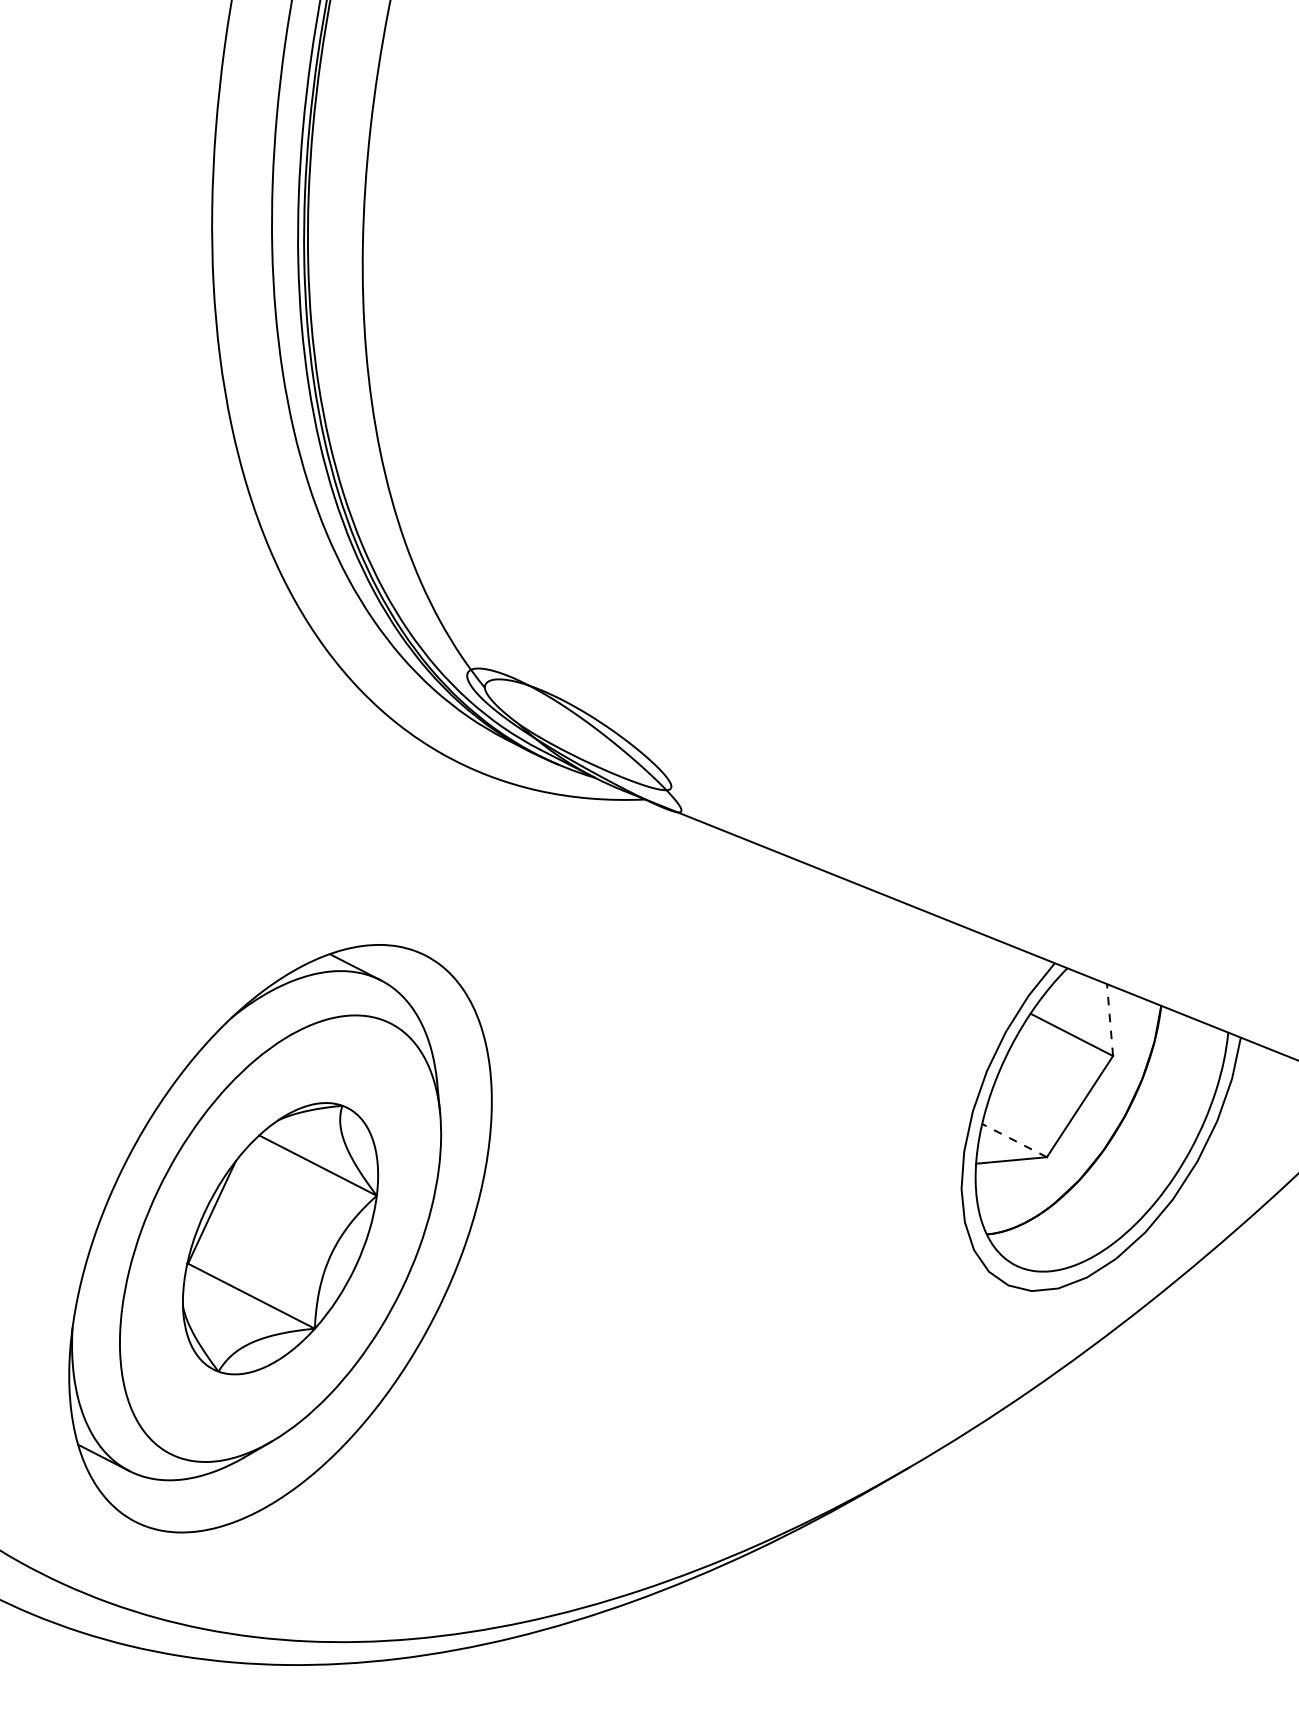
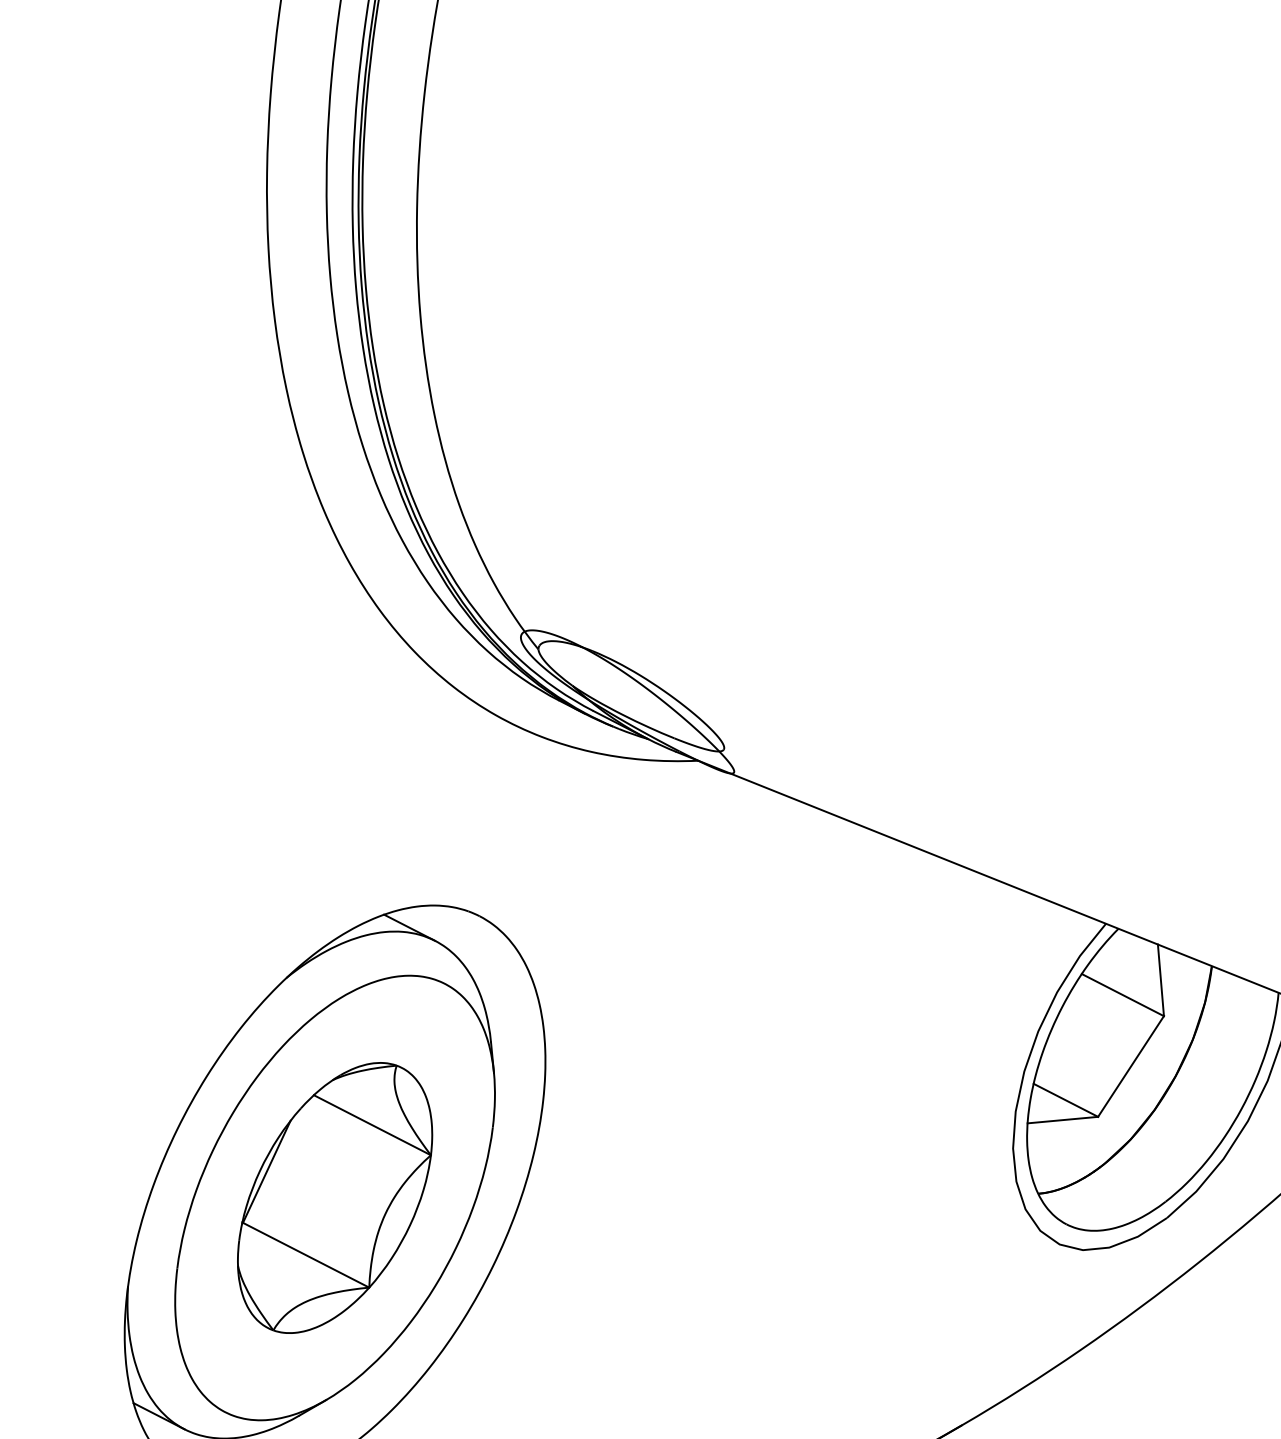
line: (1110, 1019) -> (1161, 979), dashed -> solid
line: (1014, 1140) -> (1065, 1100), dashed -> solid

